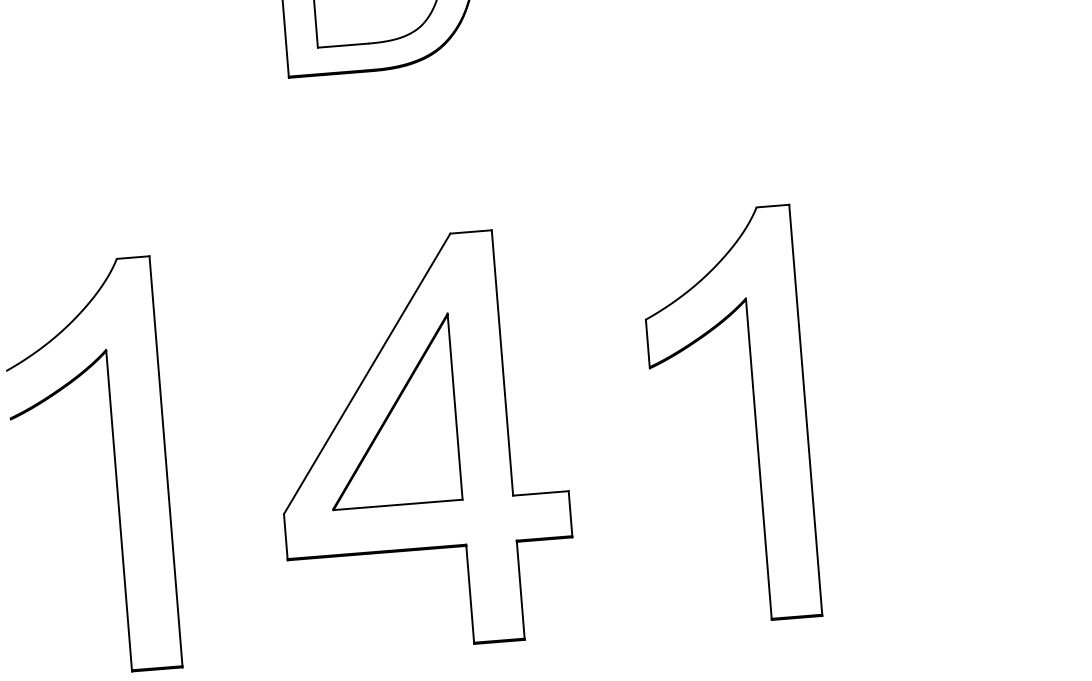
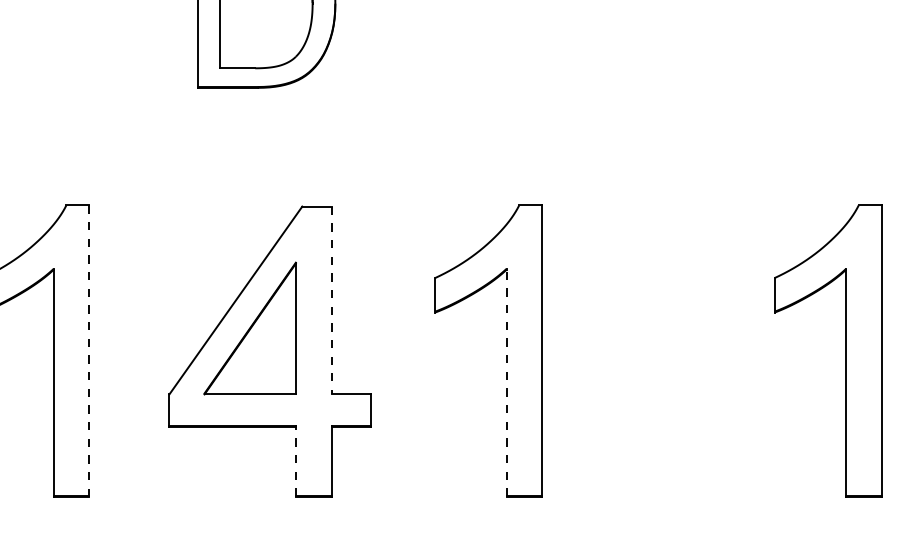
line: (502, 363) -> (331, 300), solid -> dashed
line: (758, 458) -> (506, 382), solid -> dashed
line: (166, 461) -> (89, 350), solid -> dashed
line: (469, 594) -> (295, 461), solid -> dashed

